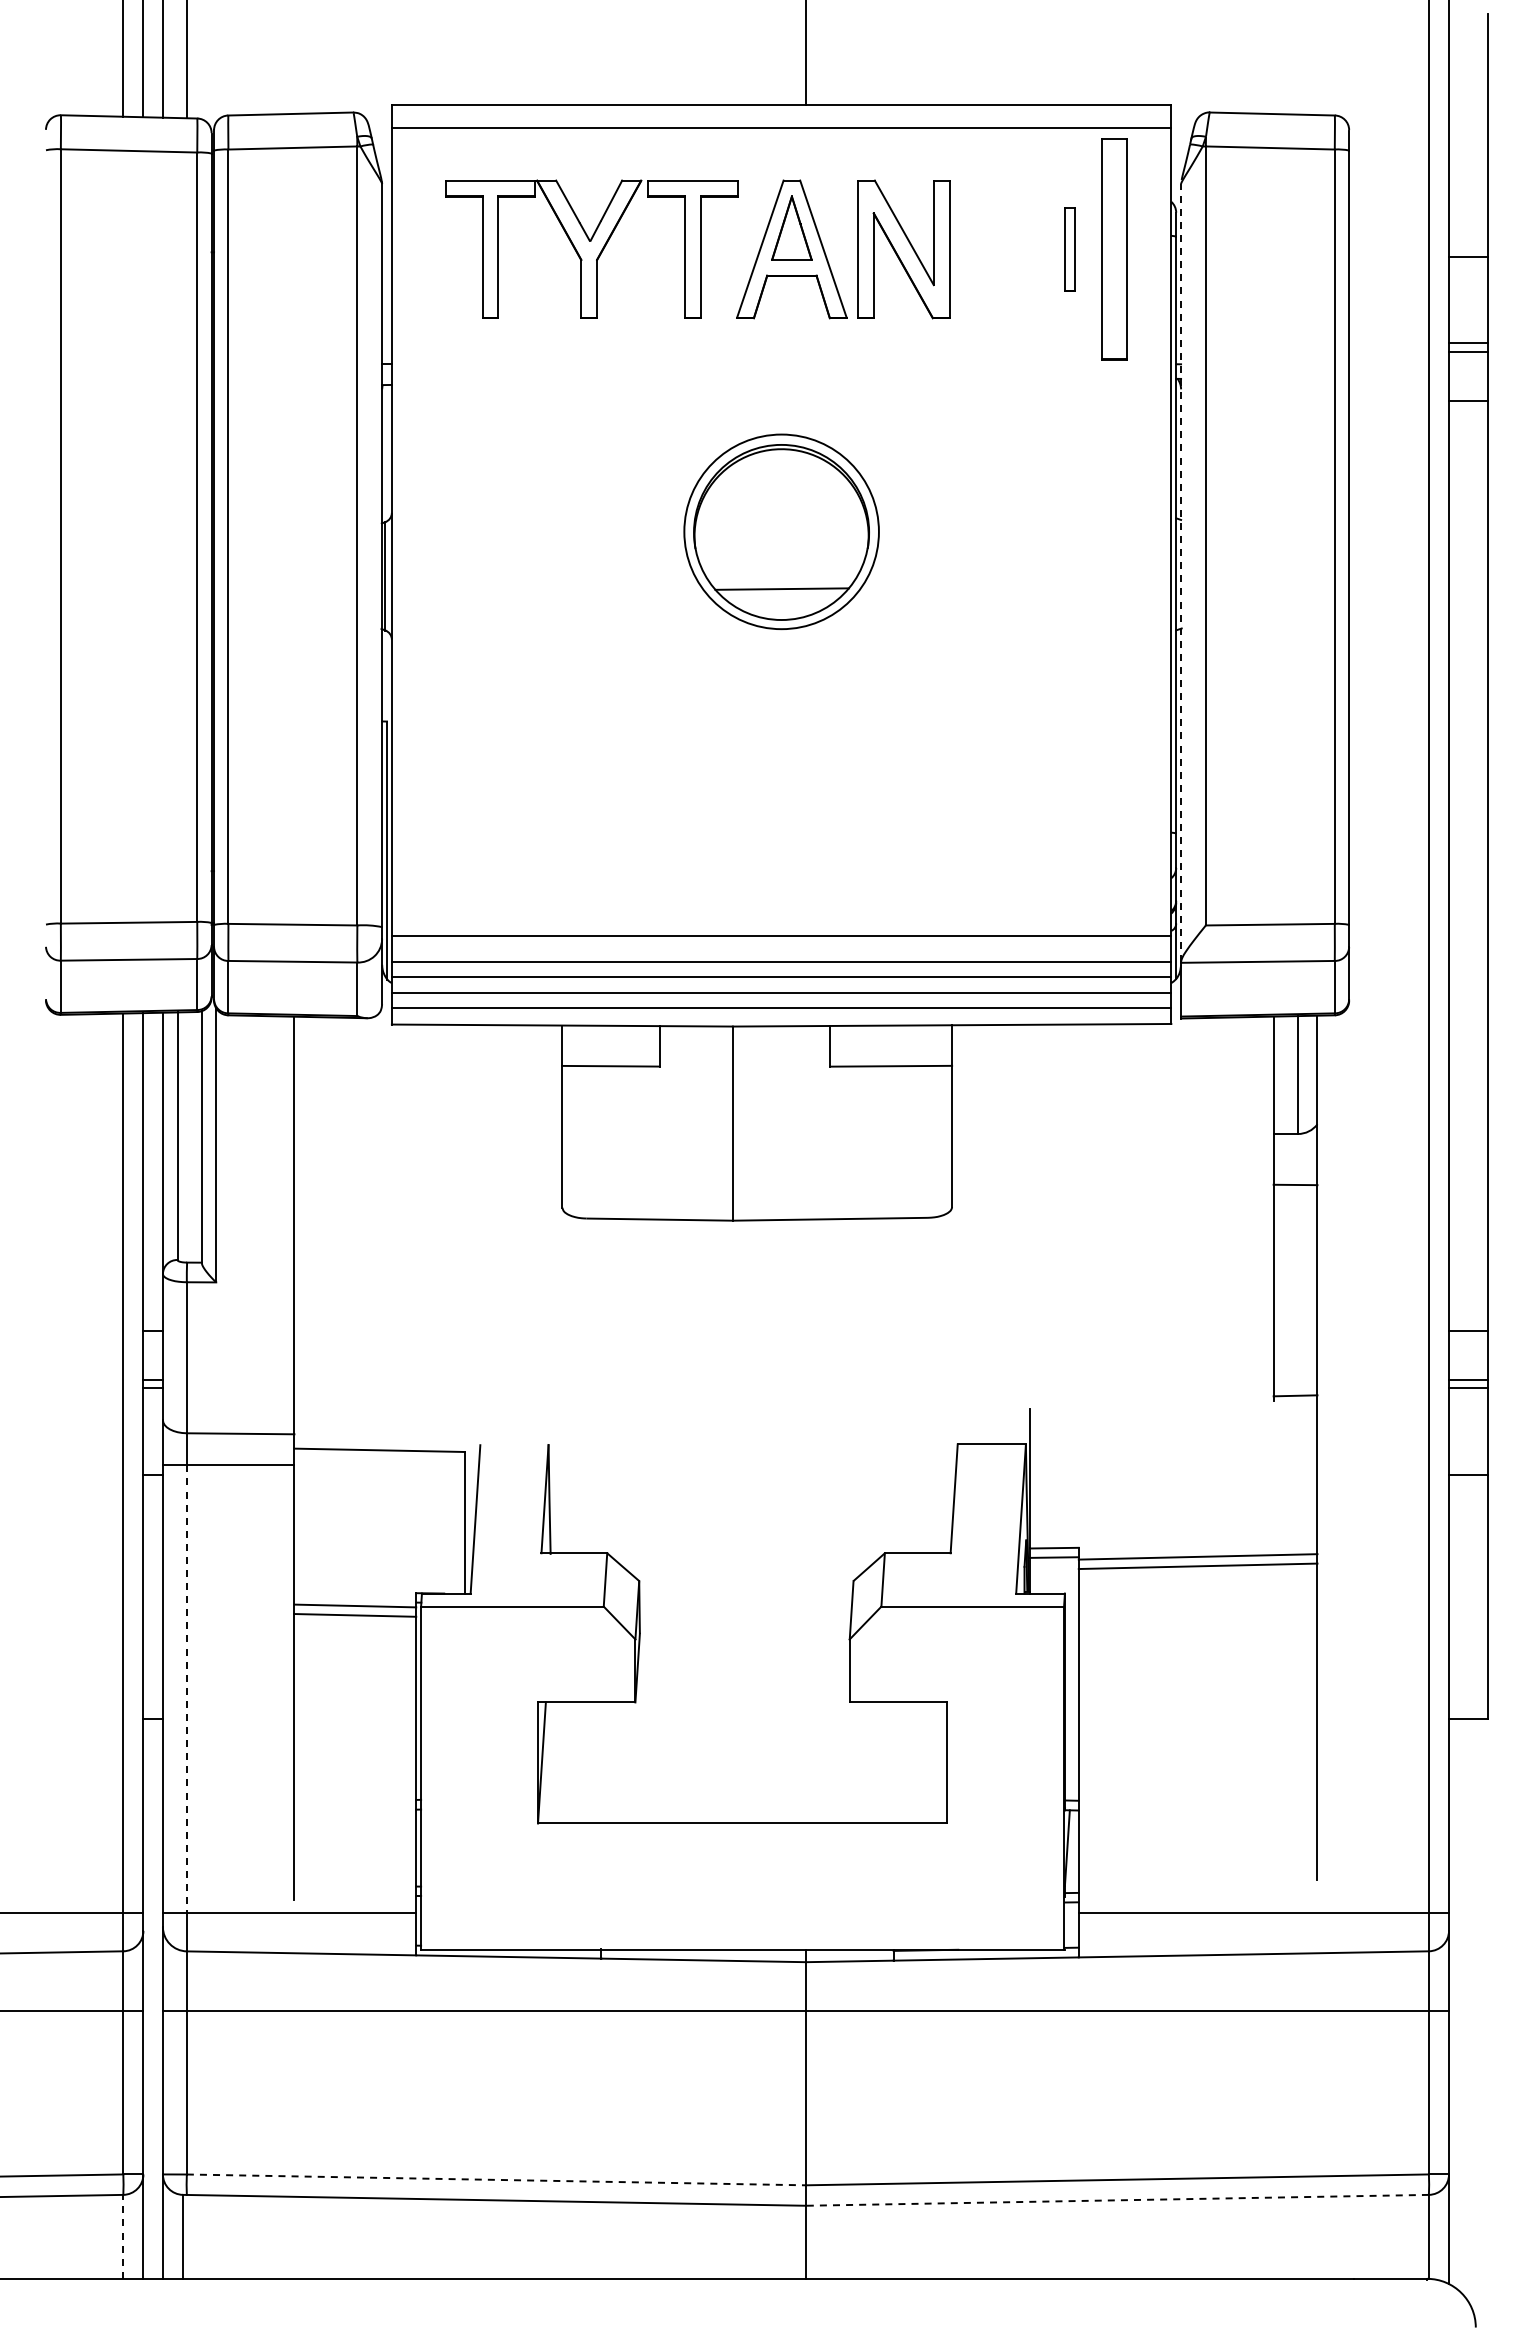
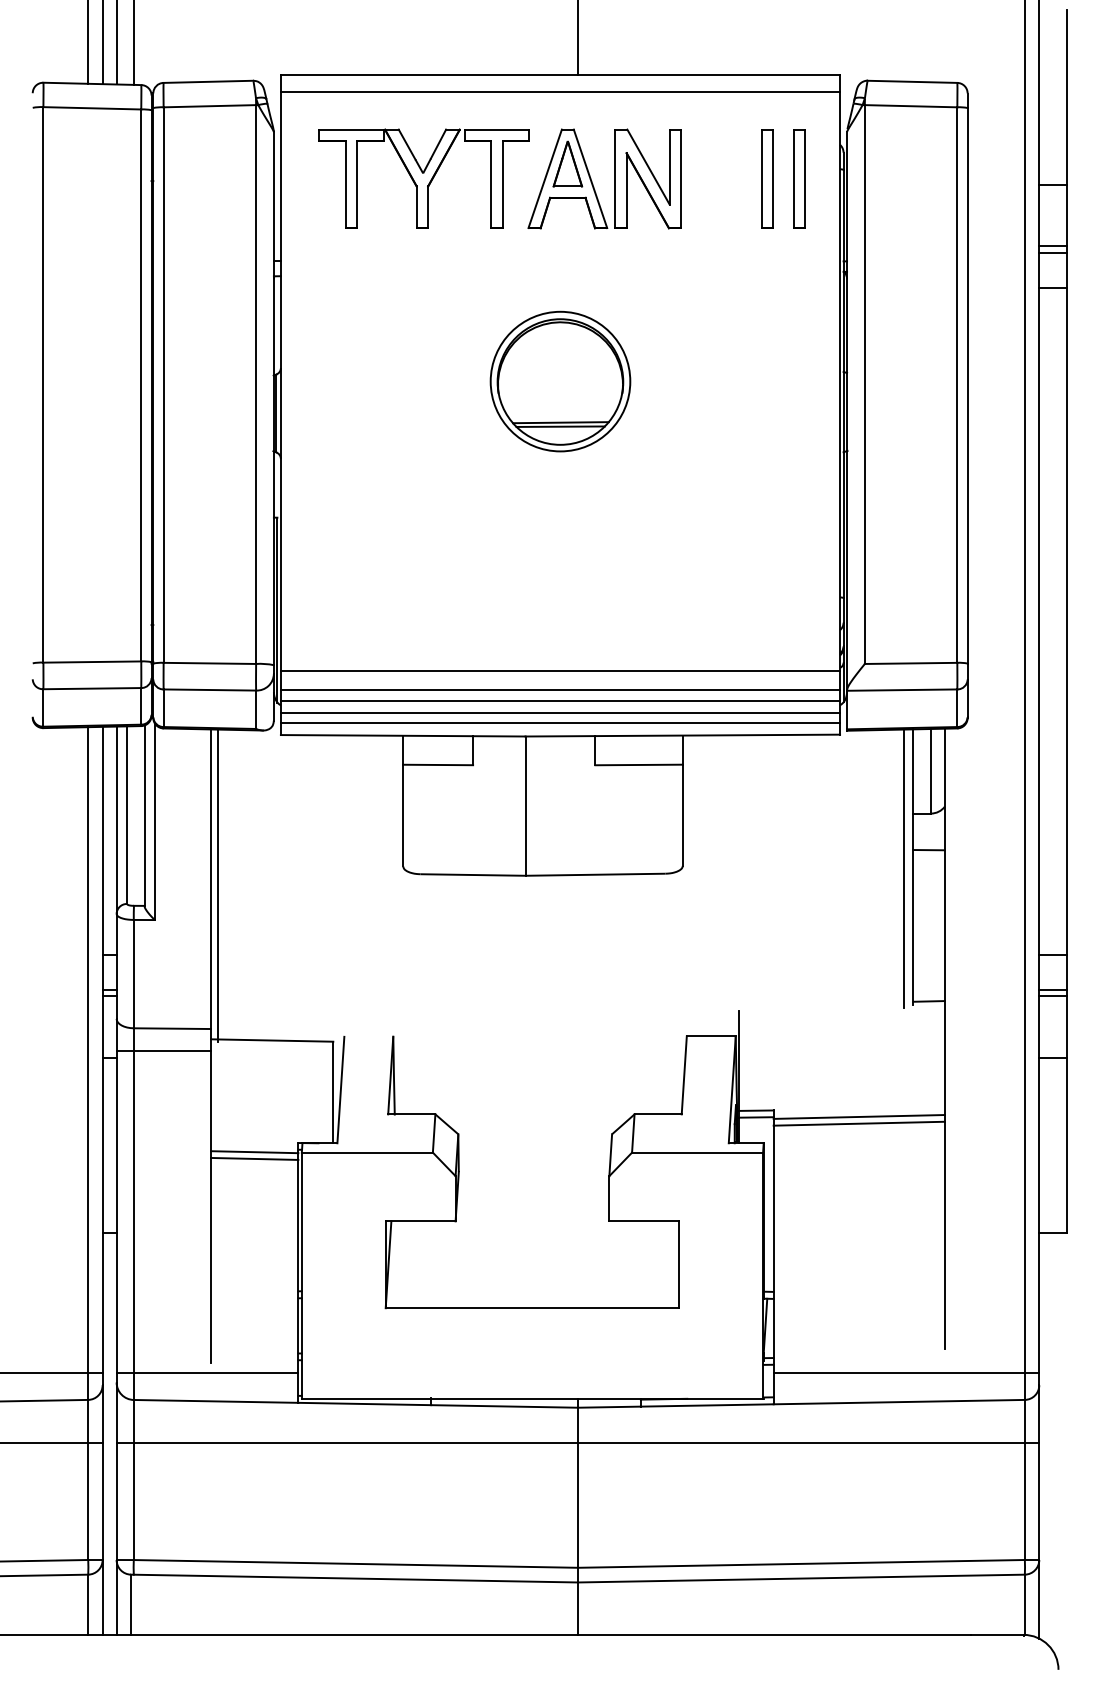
part: (1069, 249) -> (767, 179), size x1.67
part: (1114, 249) -> (799, 179), size x0.62
line: (1181, 573) -> (847, 411), dashed -> solid
line: (781, 594) -> (560, 426), added
line: (1260, 1210) -> (904, 868), added
line: (304, 1234) -> (218, 885), added
line: (186, 1689) -> (133, 1212), dashed -> solid
line: (496, 2179) -> (355, 1563), dashed -> solid
line: (1117, 2200) -> (801, 1578), dashed -> solid
line: (123, 2236) -> (88, 1604), dashed -> solid

